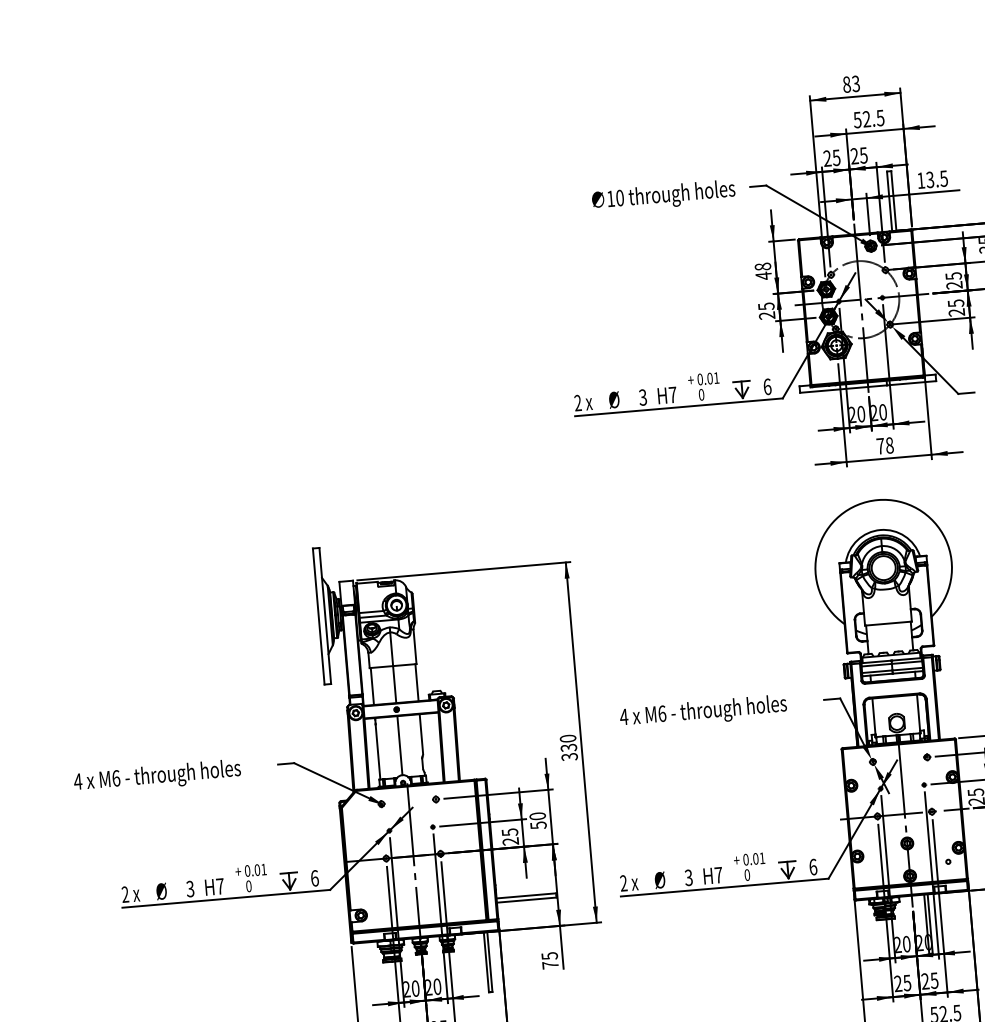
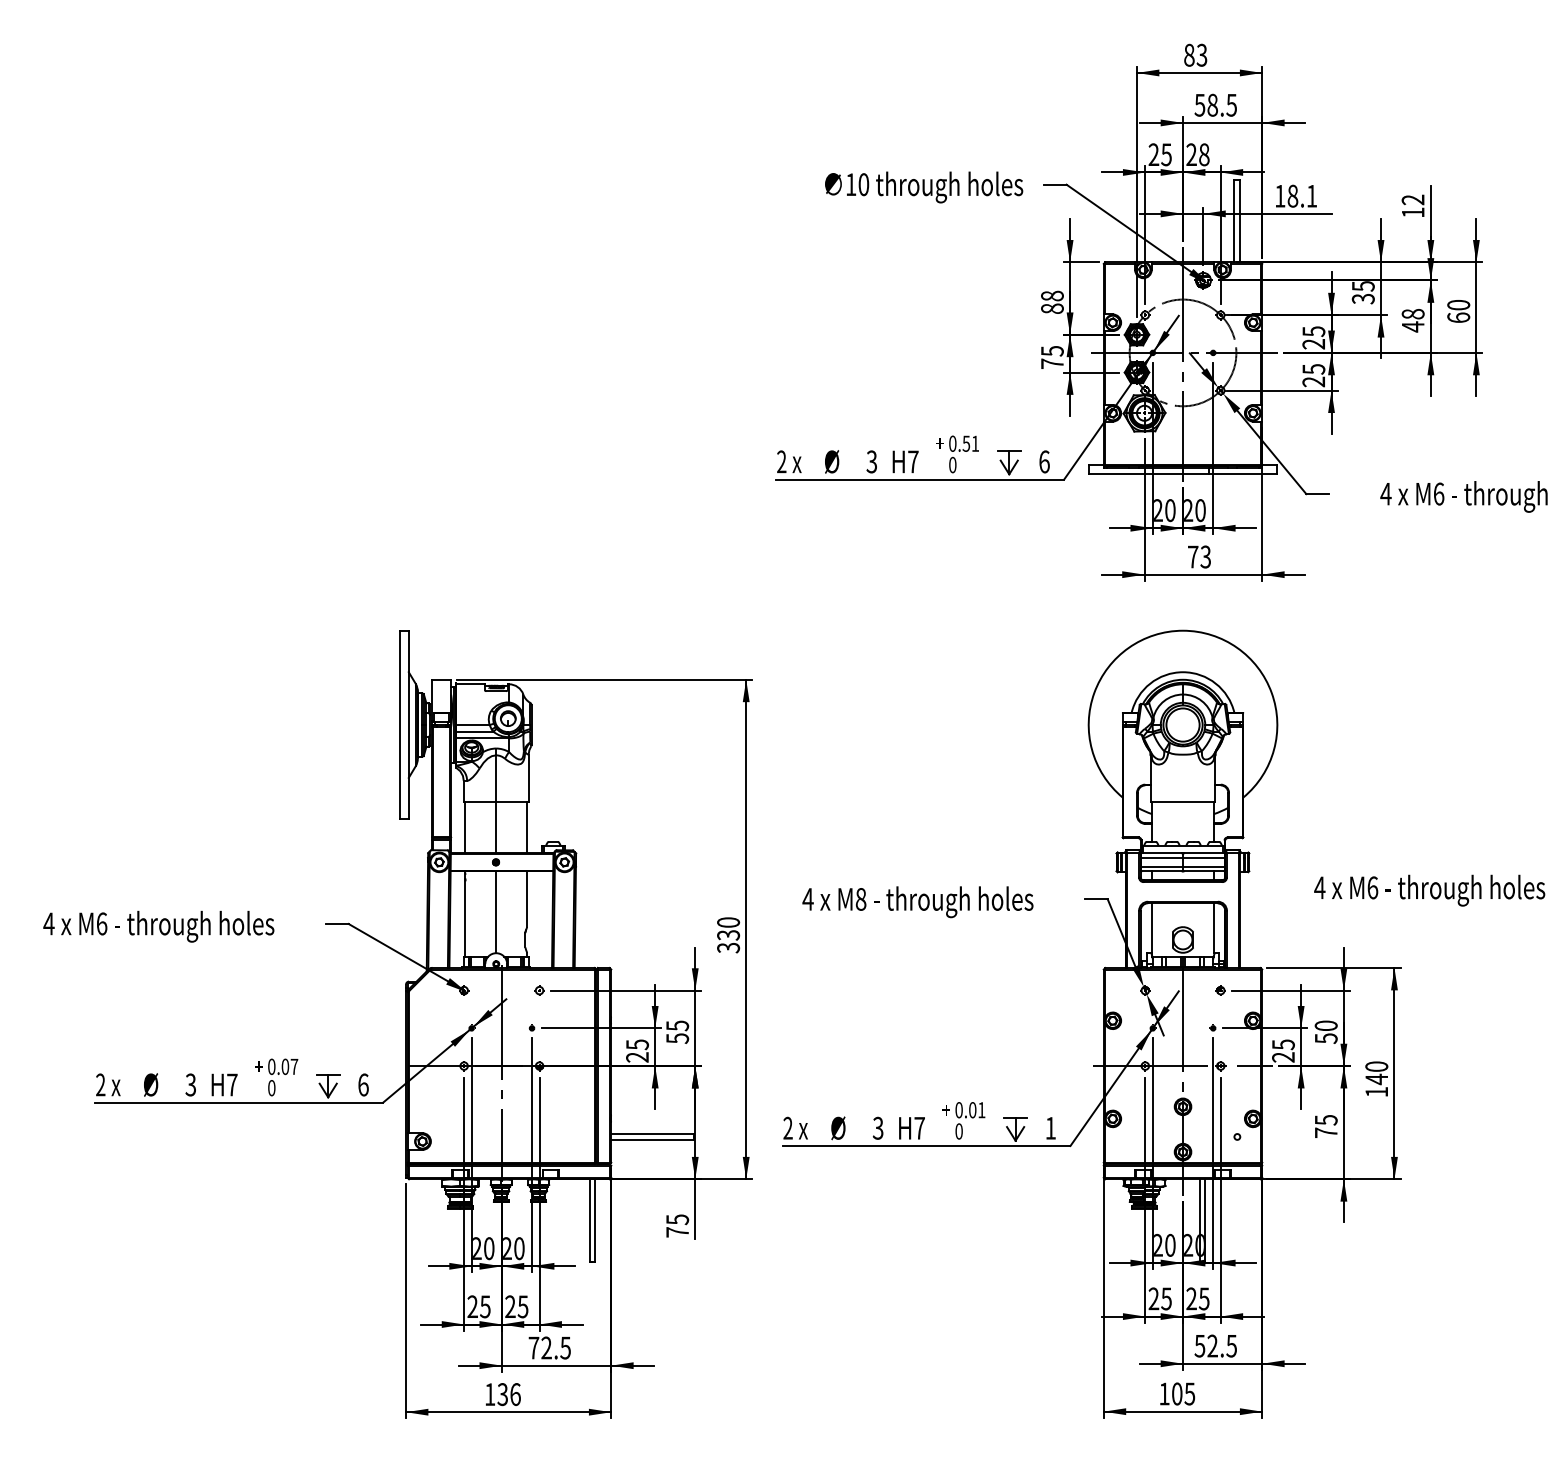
text: (866, 118) -> (1212, 104), 52.5 -> 58.5
text: (863, 155) -> (1203, 154), 25 -> 28
text: (937, 178) -> (1302, 195), 13.5 -> 18.1
text: (763, 275) -> (1052, 308), 48 -> 88
text: (766, 315) -> (1051, 363), 25 -> 75
text: (710, 378) -> (966, 443), 0.01 -> 0.51
text: (889, 445) -> (1205, 556), 78 -> 73
text: (661, 713) -> (860, 898), M6 -> M8
text: (537, 816) -> (677, 1025), 50 -> 55
text: (812, 866) -> (1050, 1127), 6 -> 1
text: (263, 869) -> (294, 1066), 0.01 -> 0.07

